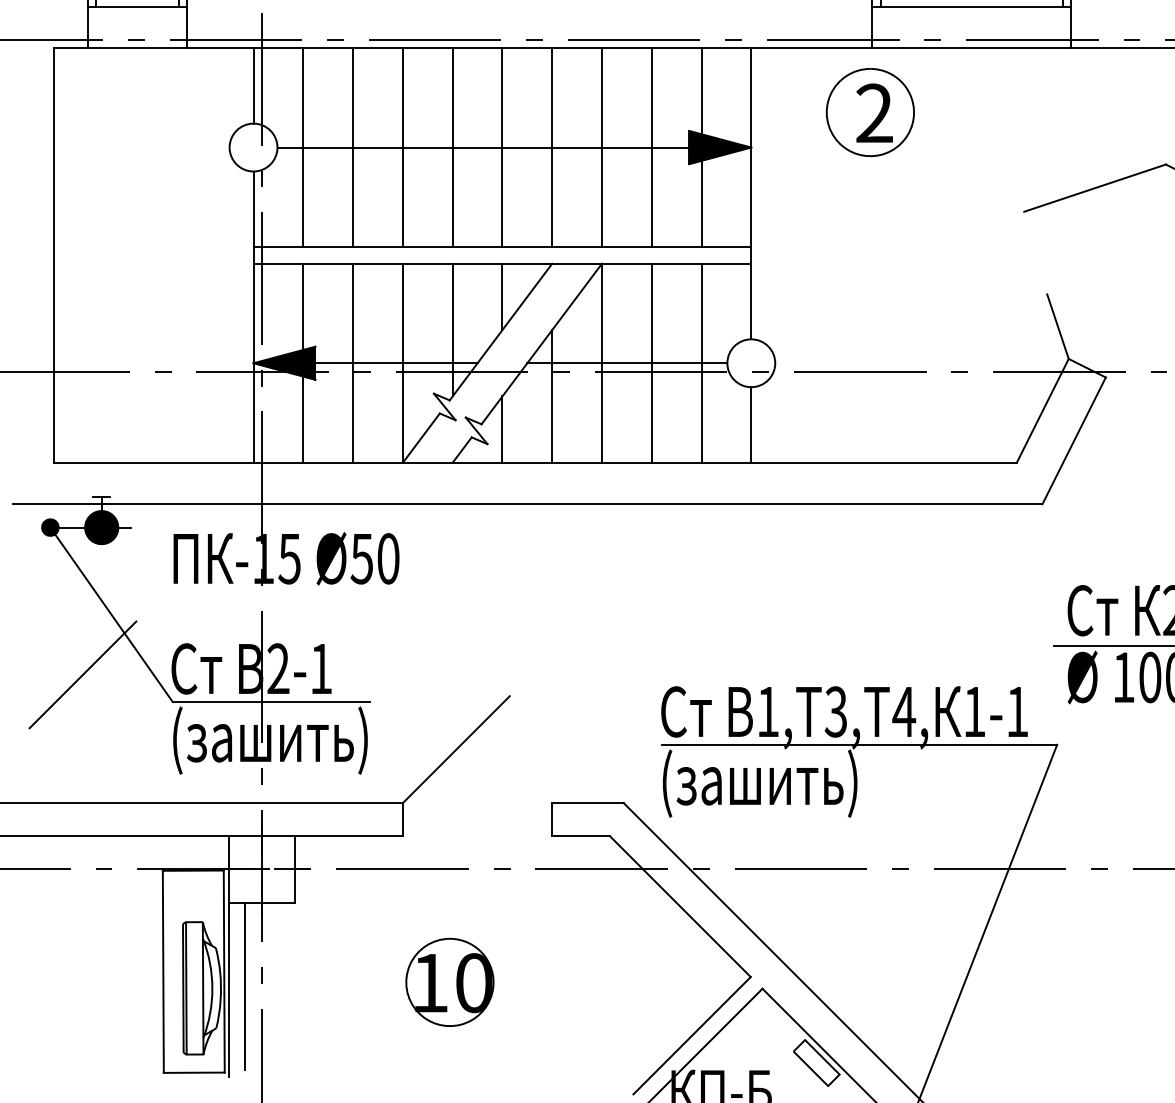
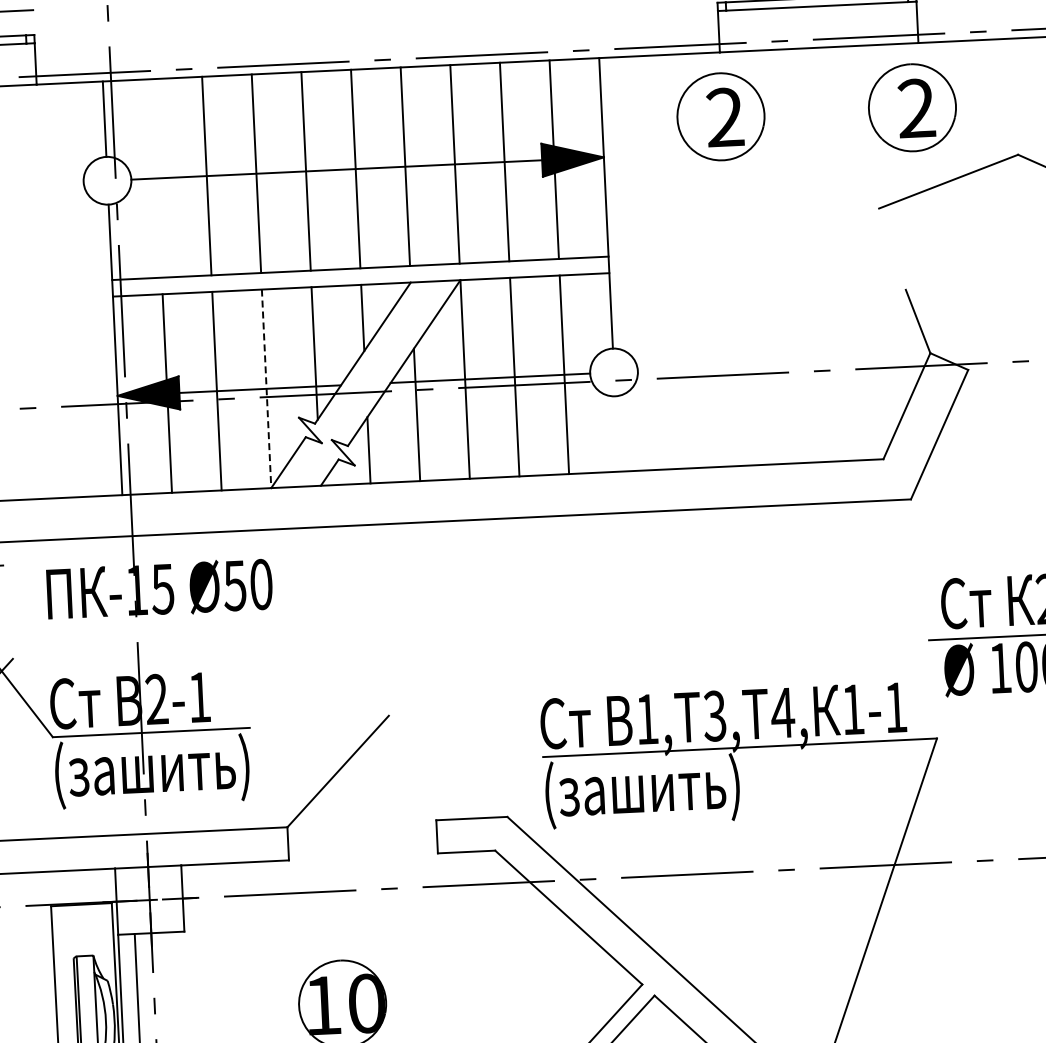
part: (1061, 112) -> (911, 107), added
line: (303, 147) -> (157, 178), removed
line: (402, 363) -> (266, 389), solid -> dashed
line: (751, 424) -> (617, 433), removed

